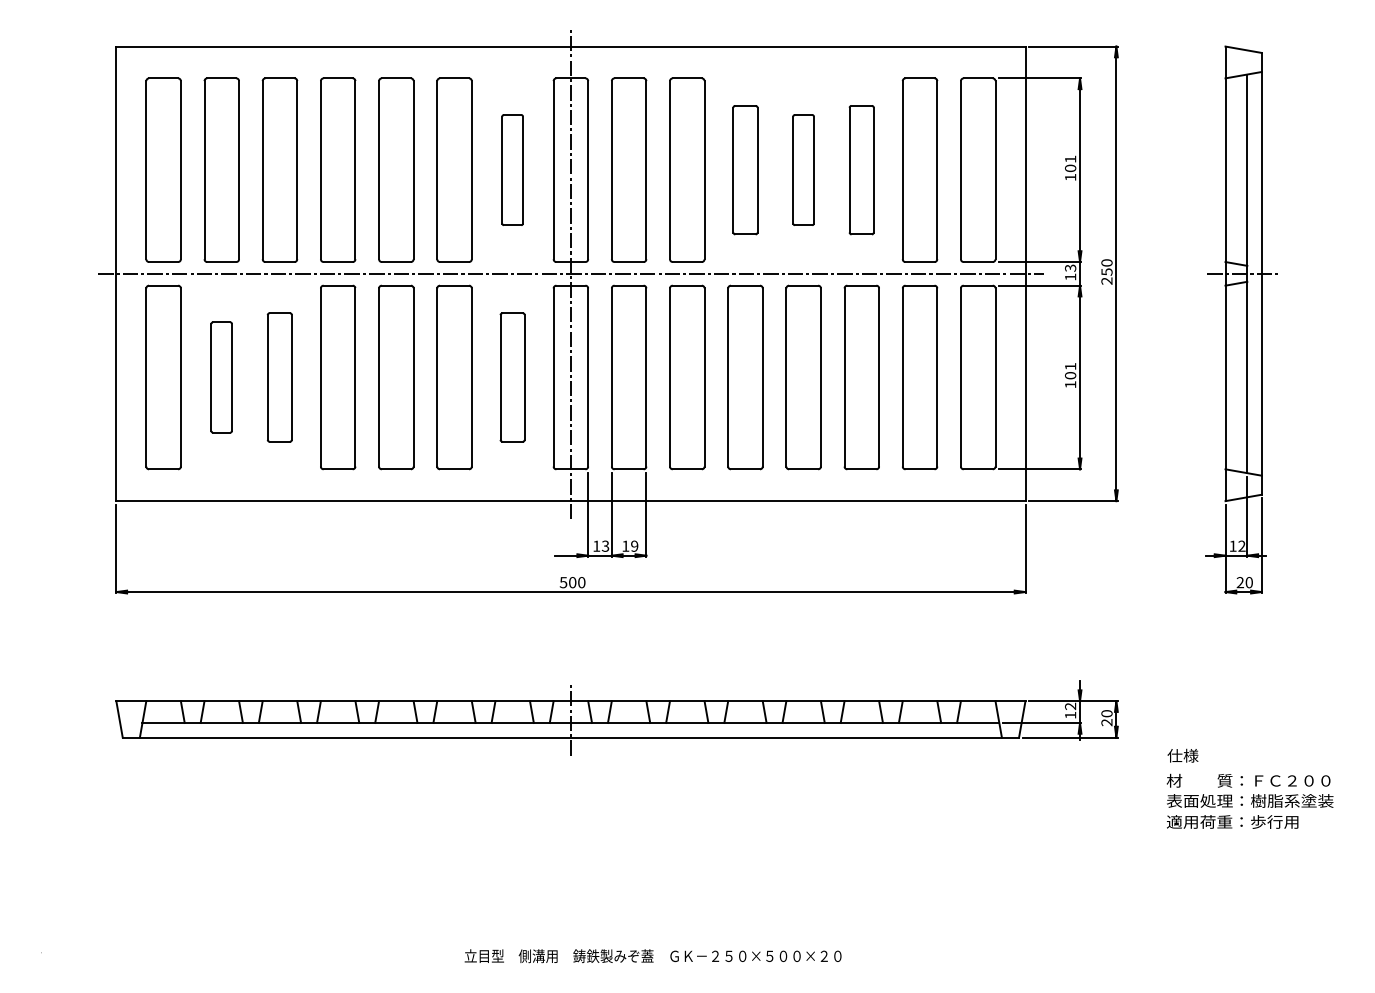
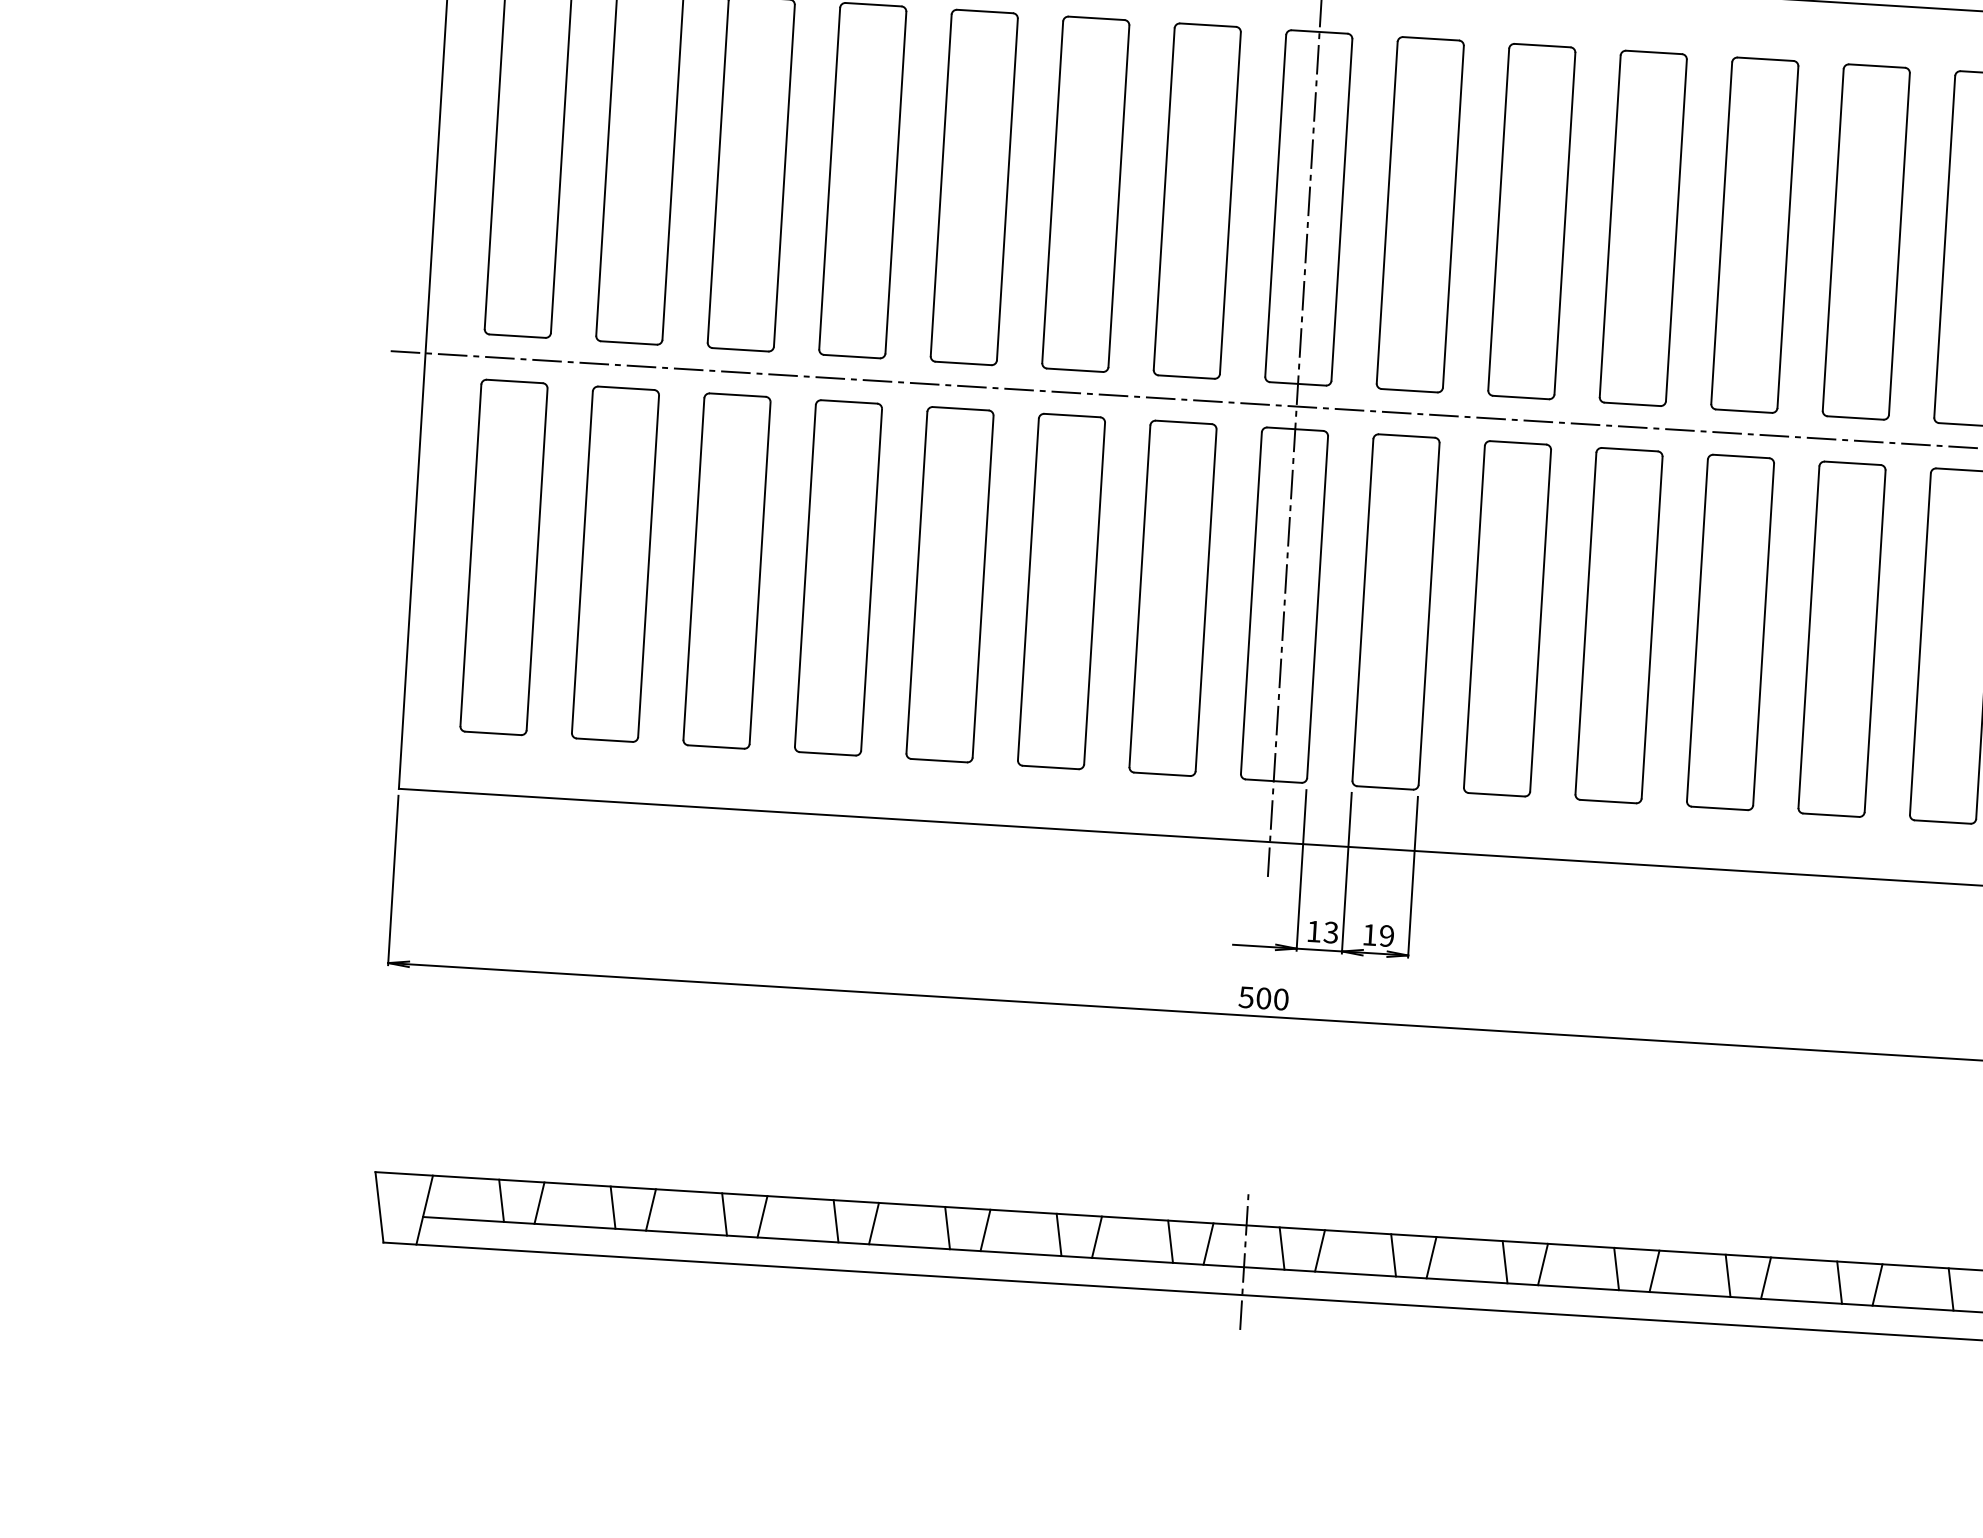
part: (512, 169) -> (1196, 199), size x1.67
part: (745, 169) -> (1643, 227), size x1.43
part: (803, 169) -> (1754, 233), size x1.67
part: (861, 169) -> (1865, 240), size x1.43
part: (221, 377) -> (614, 564), size x1.67
part: (279, 377) -> (726, 571), size x1.43
part: (512, 377) -> (1172, 598), size x1.43

